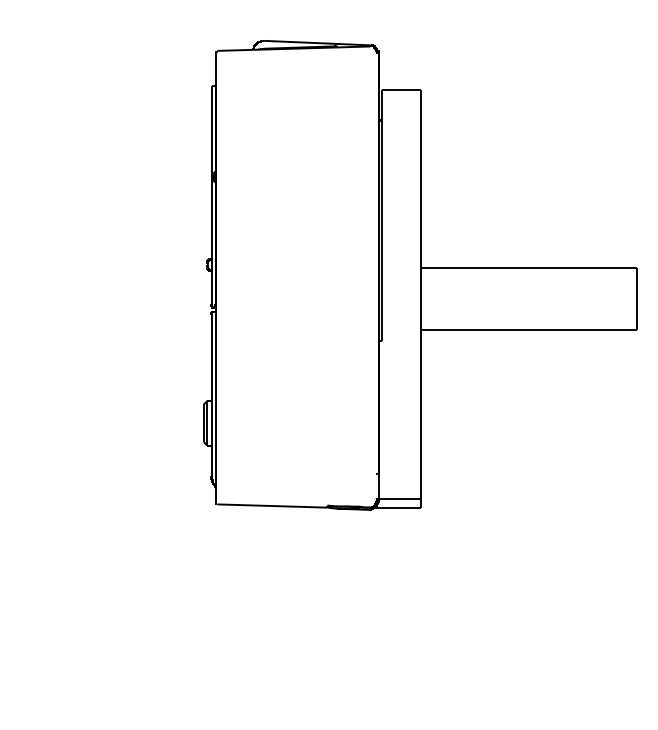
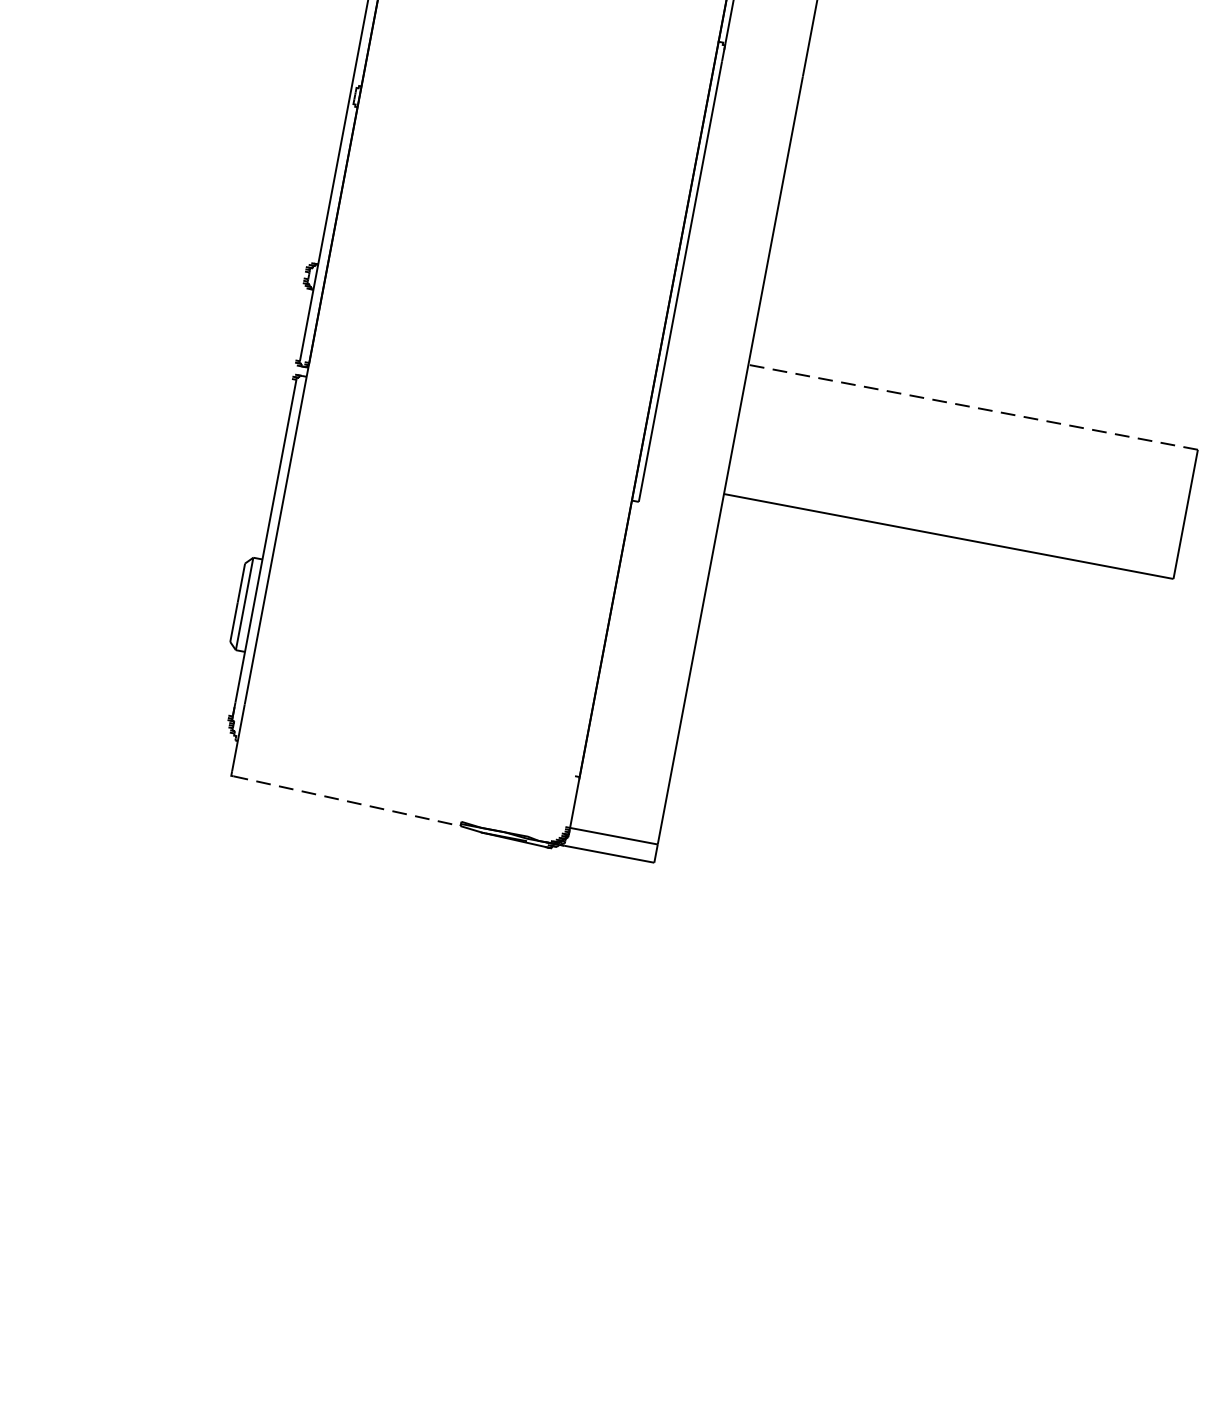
line: (528, 267) -> (971, 406), solid -> dashed
line: (272, 506) -> (347, 802), solid -> dashed

